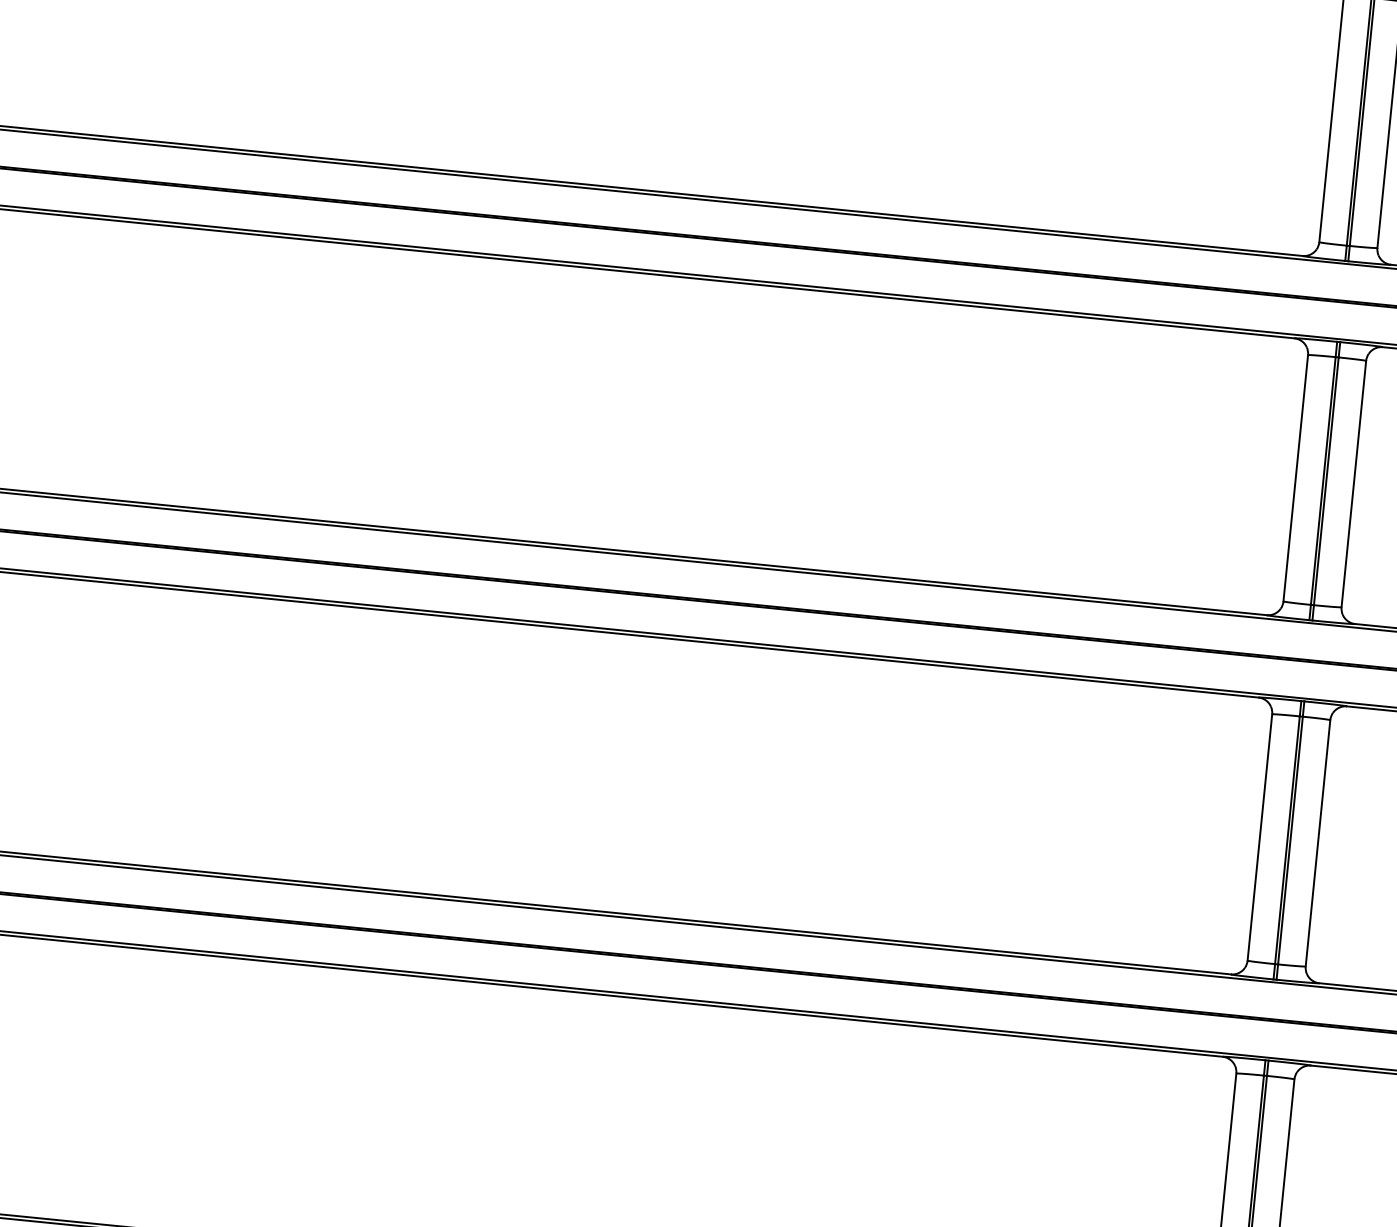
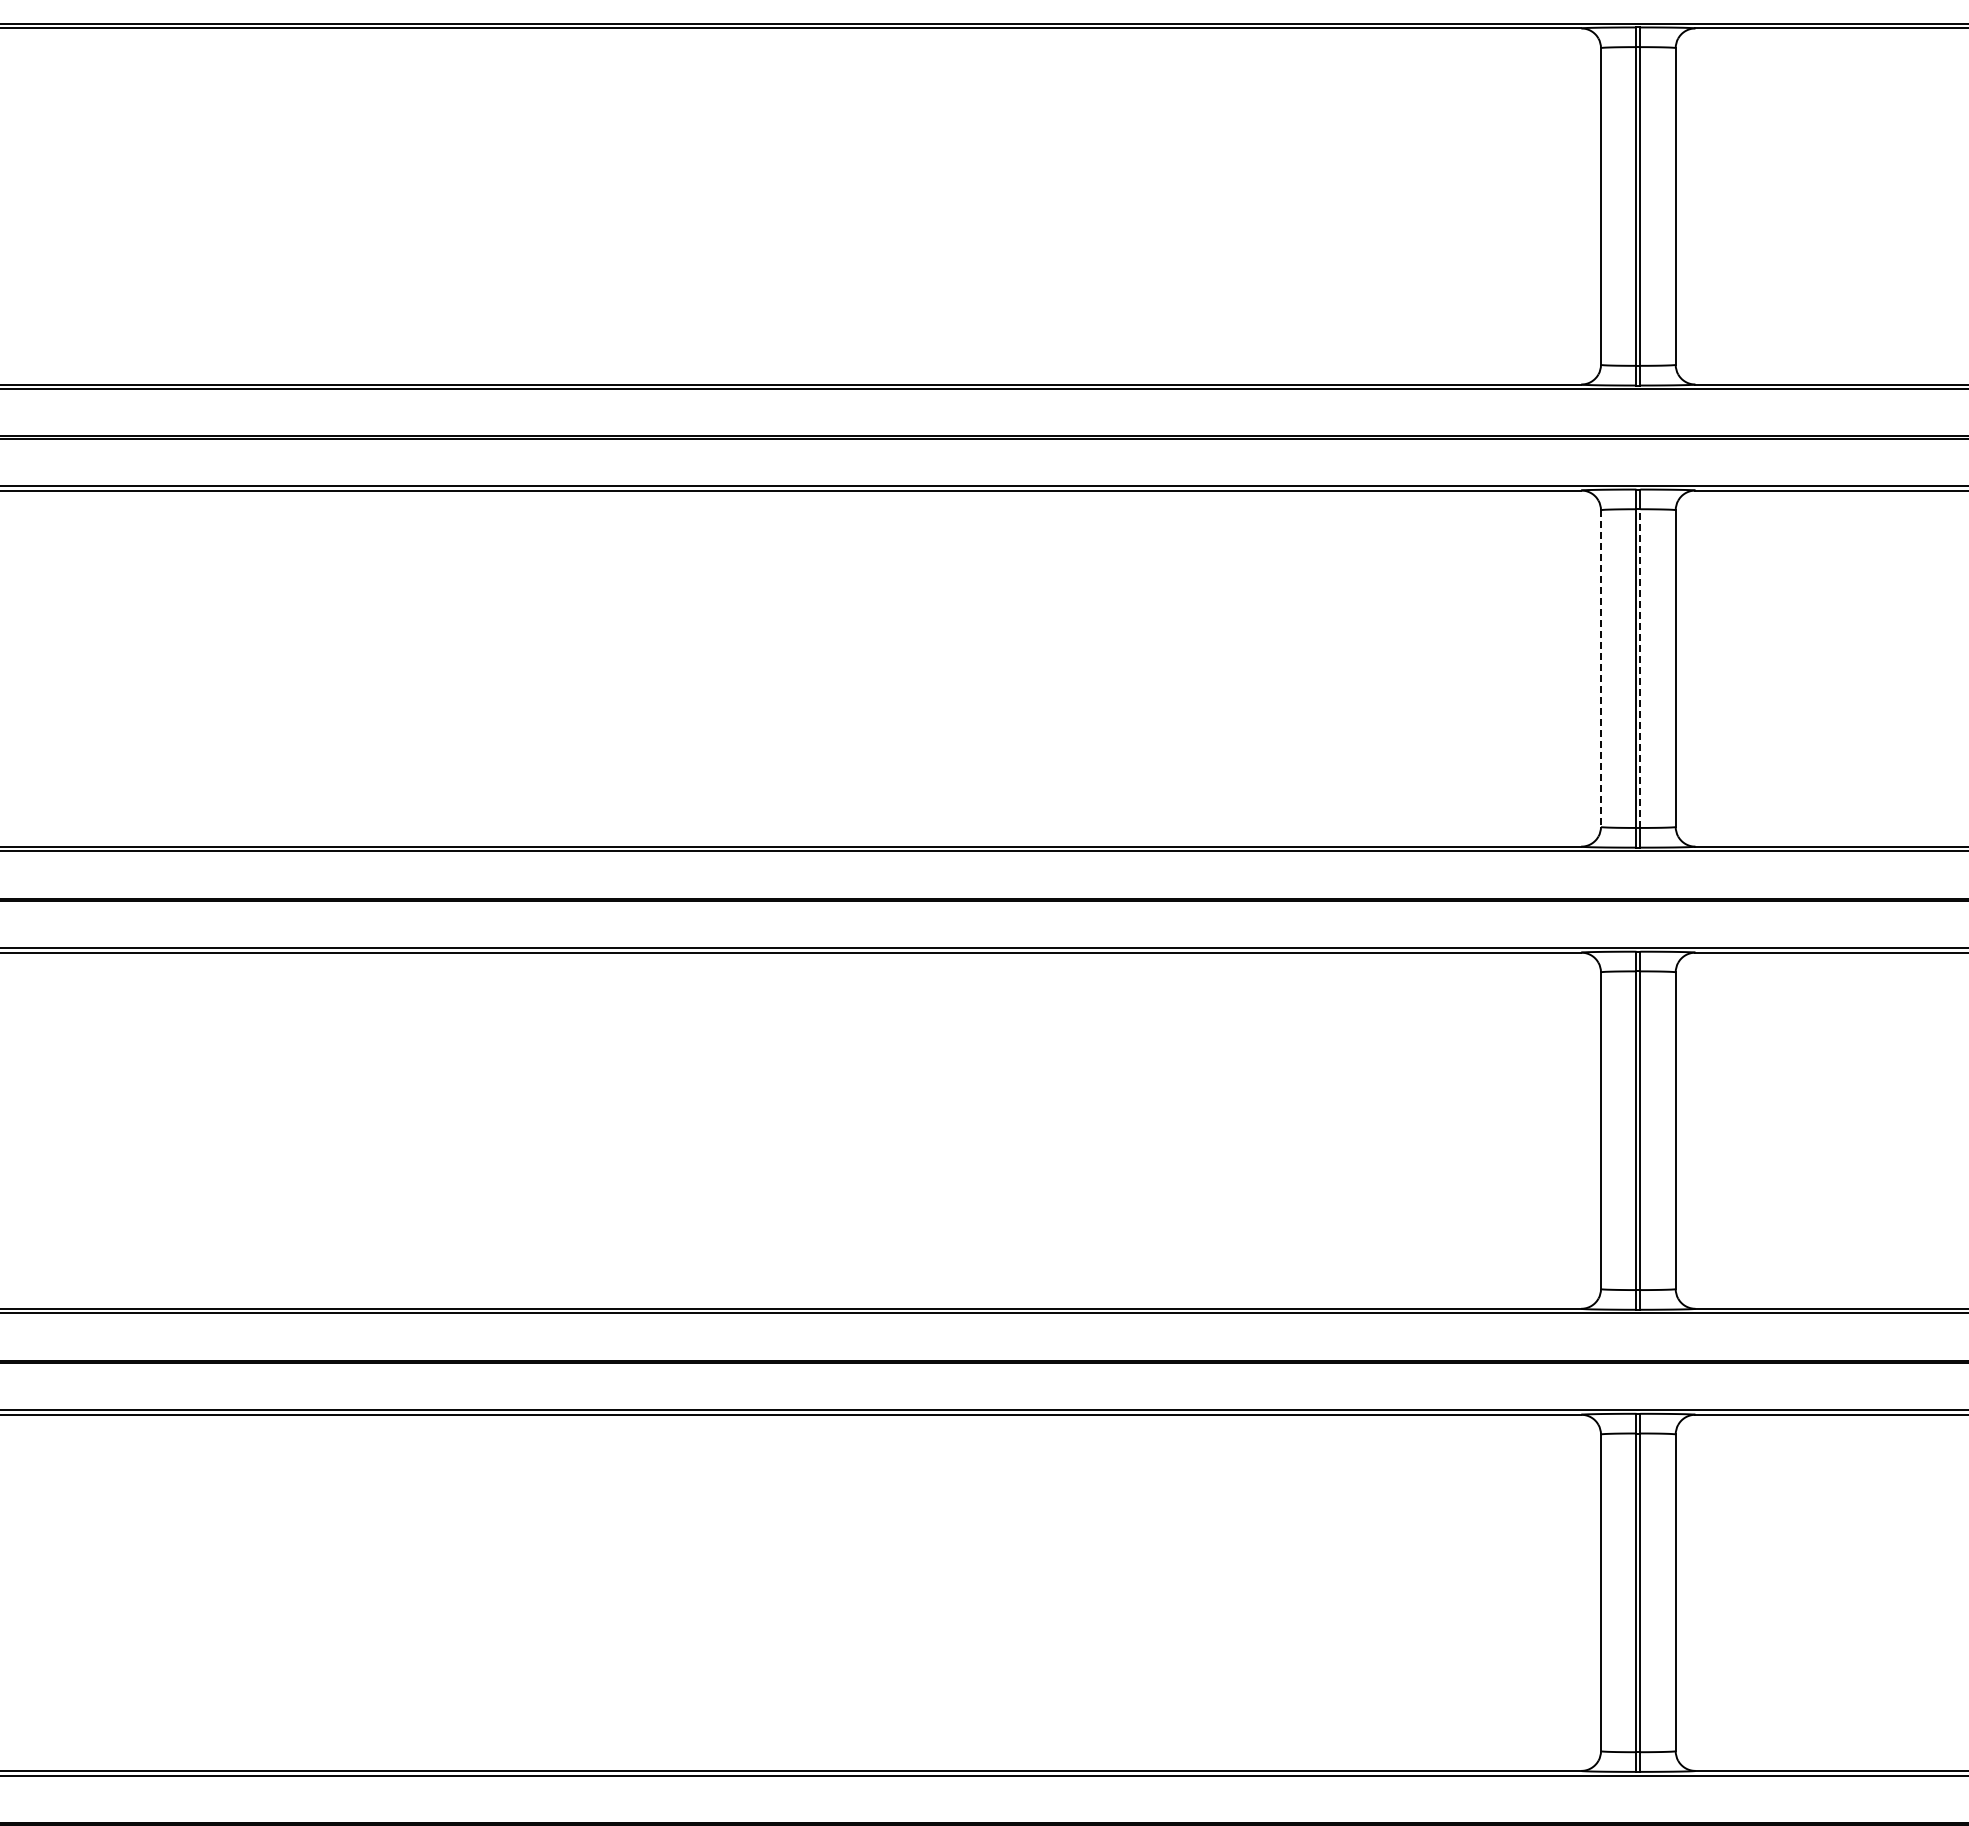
line: (1295, 478) -> (1600, 669), solid -> dashed
line: (1326, 481) -> (1640, 668), solid -> dashed

